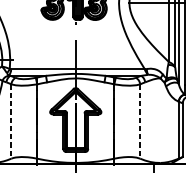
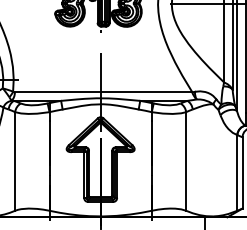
line: (11, 121) -> (15, 161), dashed -> solid
line: (140, 121) -> (186, 161), dashed -> solid

